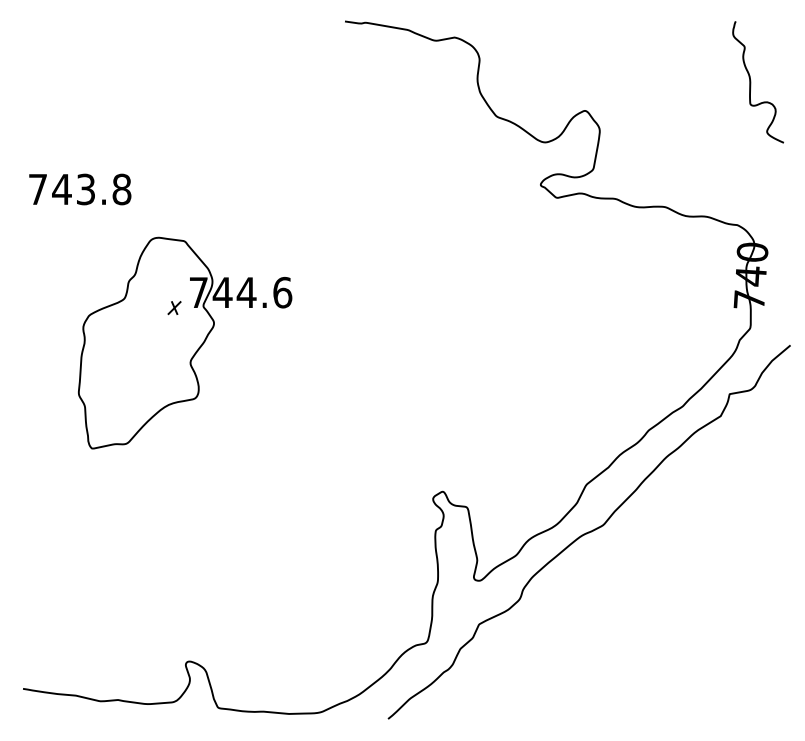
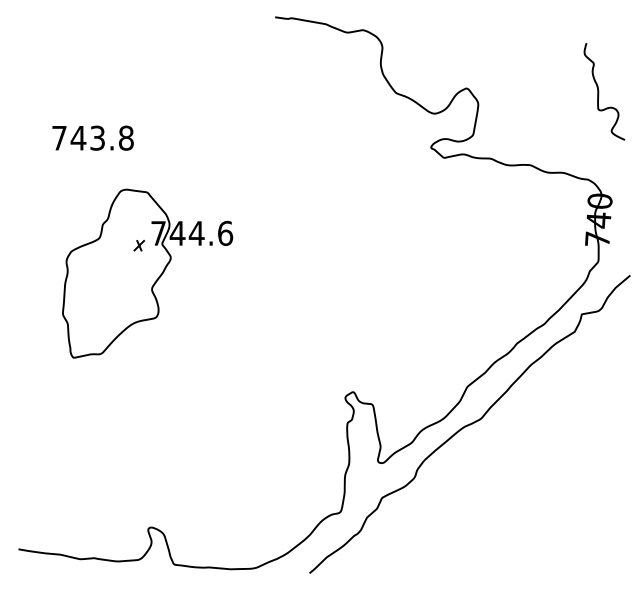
curve: (751, 81) -> (599, 91), moved
text: (79, 188) -> (92, 137), moved

